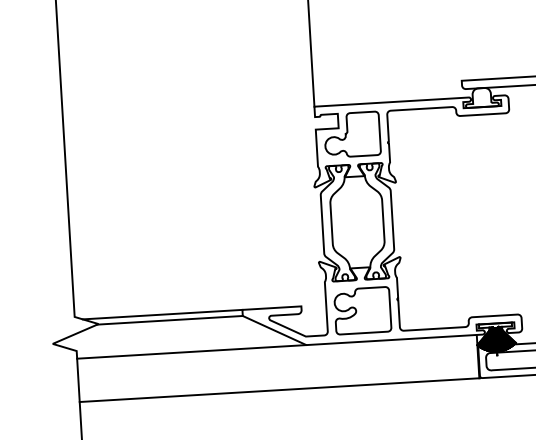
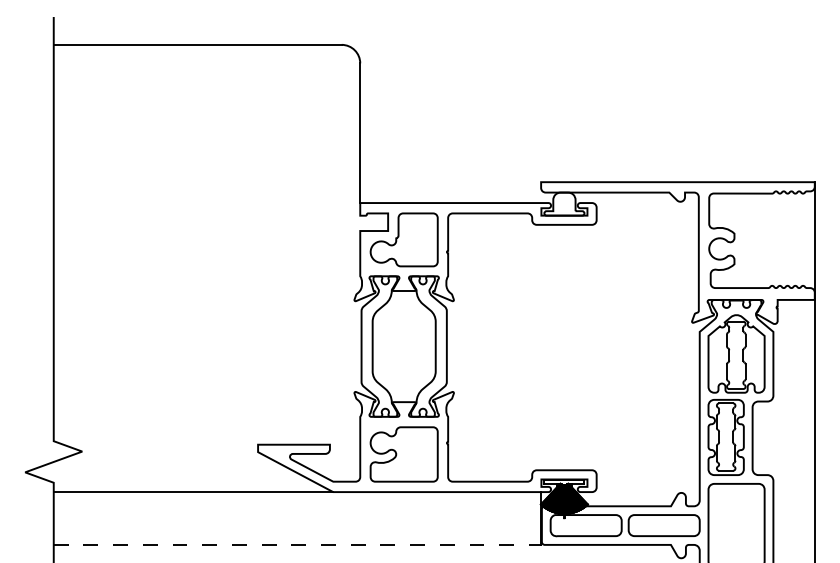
line: (162, 314) -> (160, 444), removed
line: (170, 320) -> (169, 452), removed
line: (279, 389) -> (297, 544), solid -> dashed

